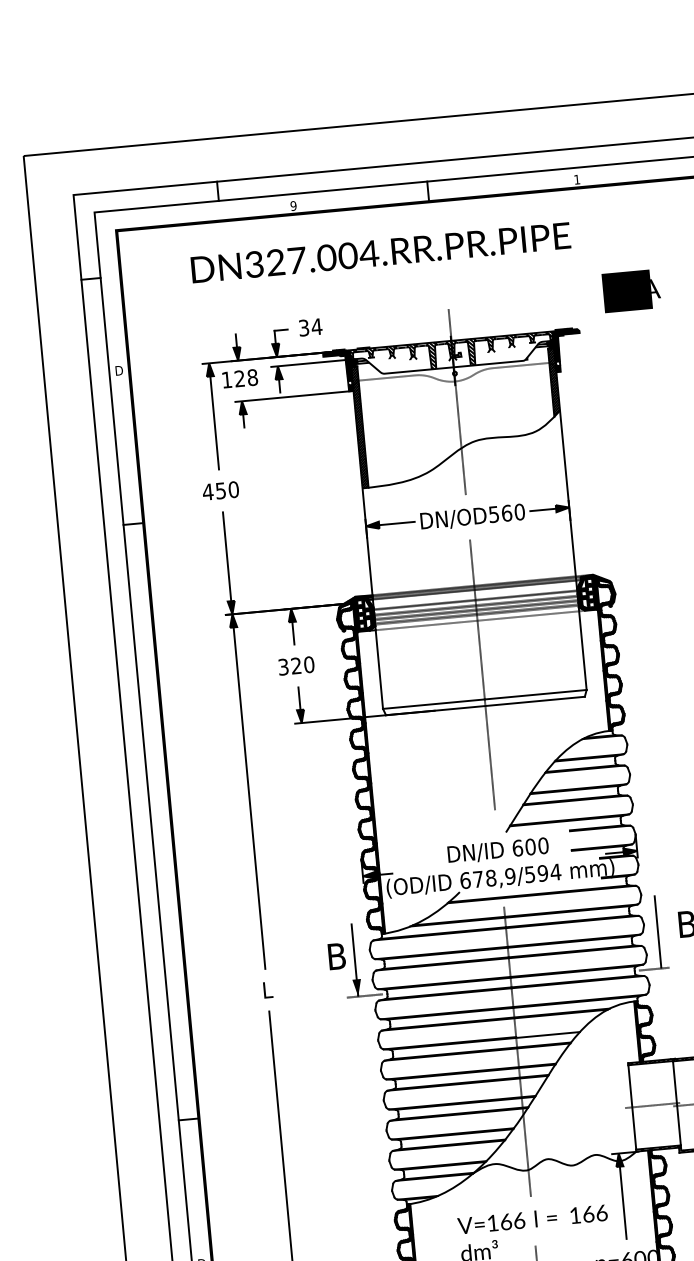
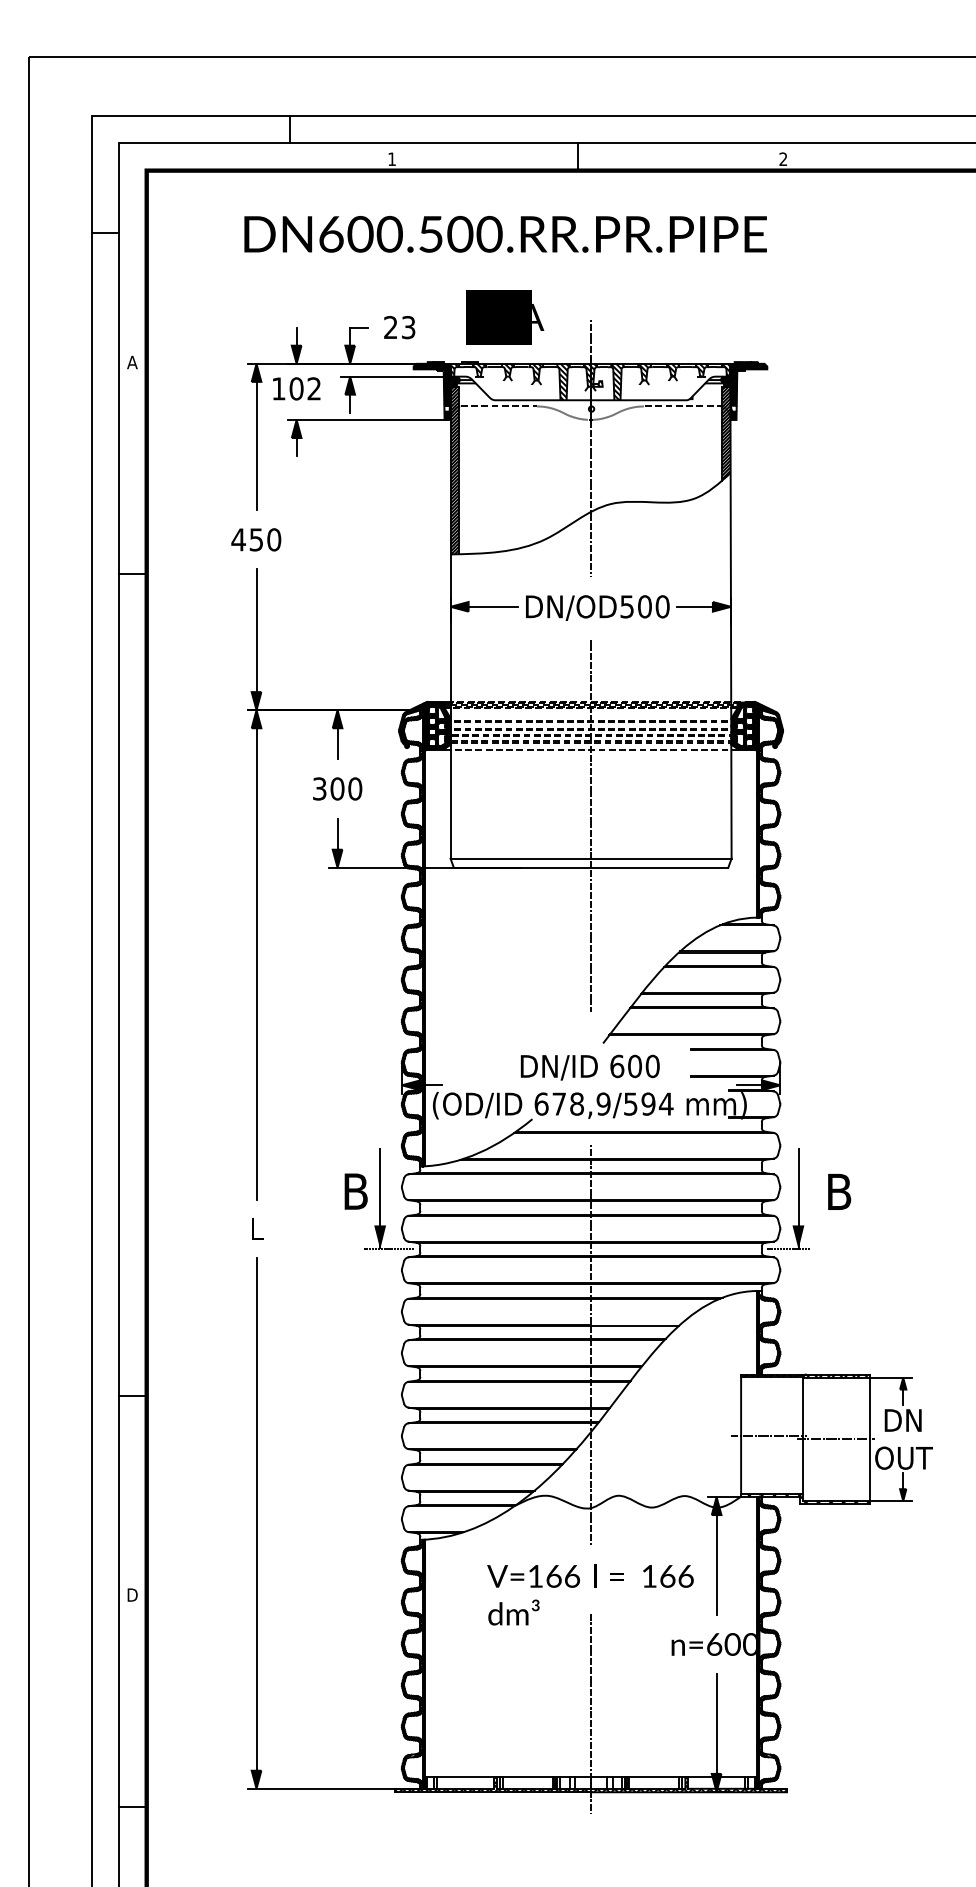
text: (577, 179) -> (783, 158), 1 -> 2
text: (293, 206) -> (392, 159), 9 -> 1
text: (311, 258) -> (410, 233), DN327.004.RR.PR.PIPE -> DN600.500.RR.PR.PIPE
text: (632, 290) -> (505, 317), moved
text: (310, 327) -> (399, 327), 34 -> 23
text: (119, 370) -> (132, 362), D -> A
text: (246, 377) -> (305, 388), 128 -> 102
text: (507, 513) -> (645, 606), DN/OD560 -> DN/OD500
text: (296, 665) -> (337, 788), 320 -> 300
fill: (660, 959) -> (798, 1237), added

